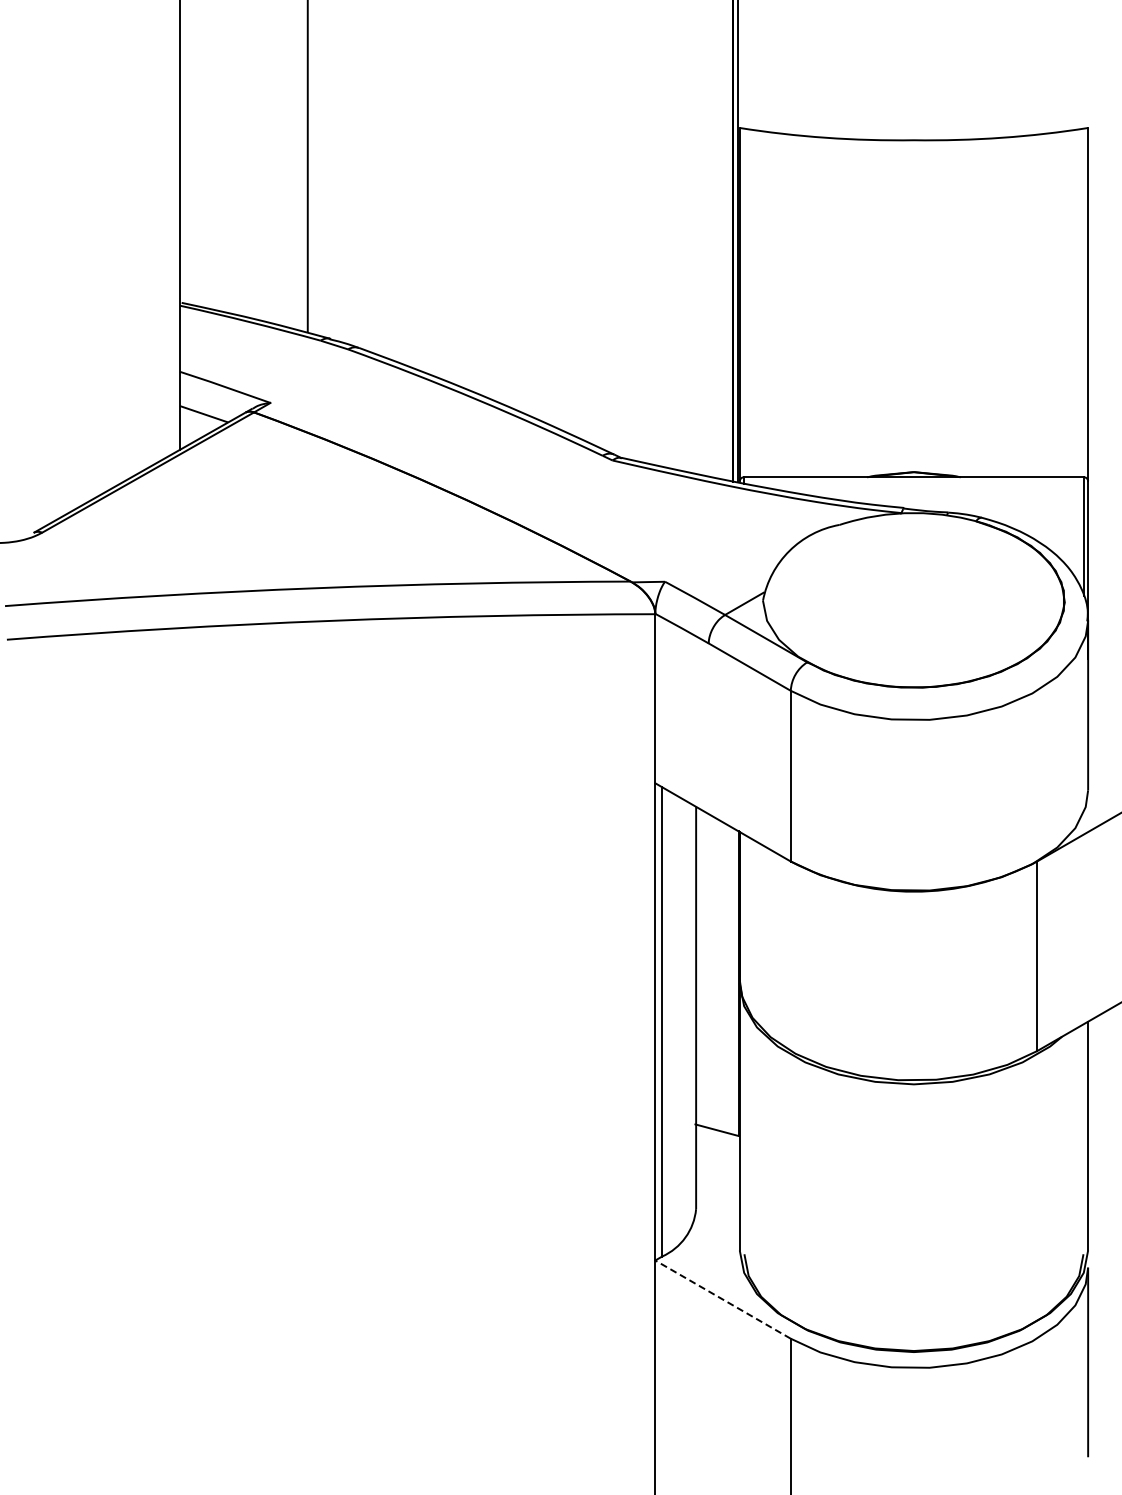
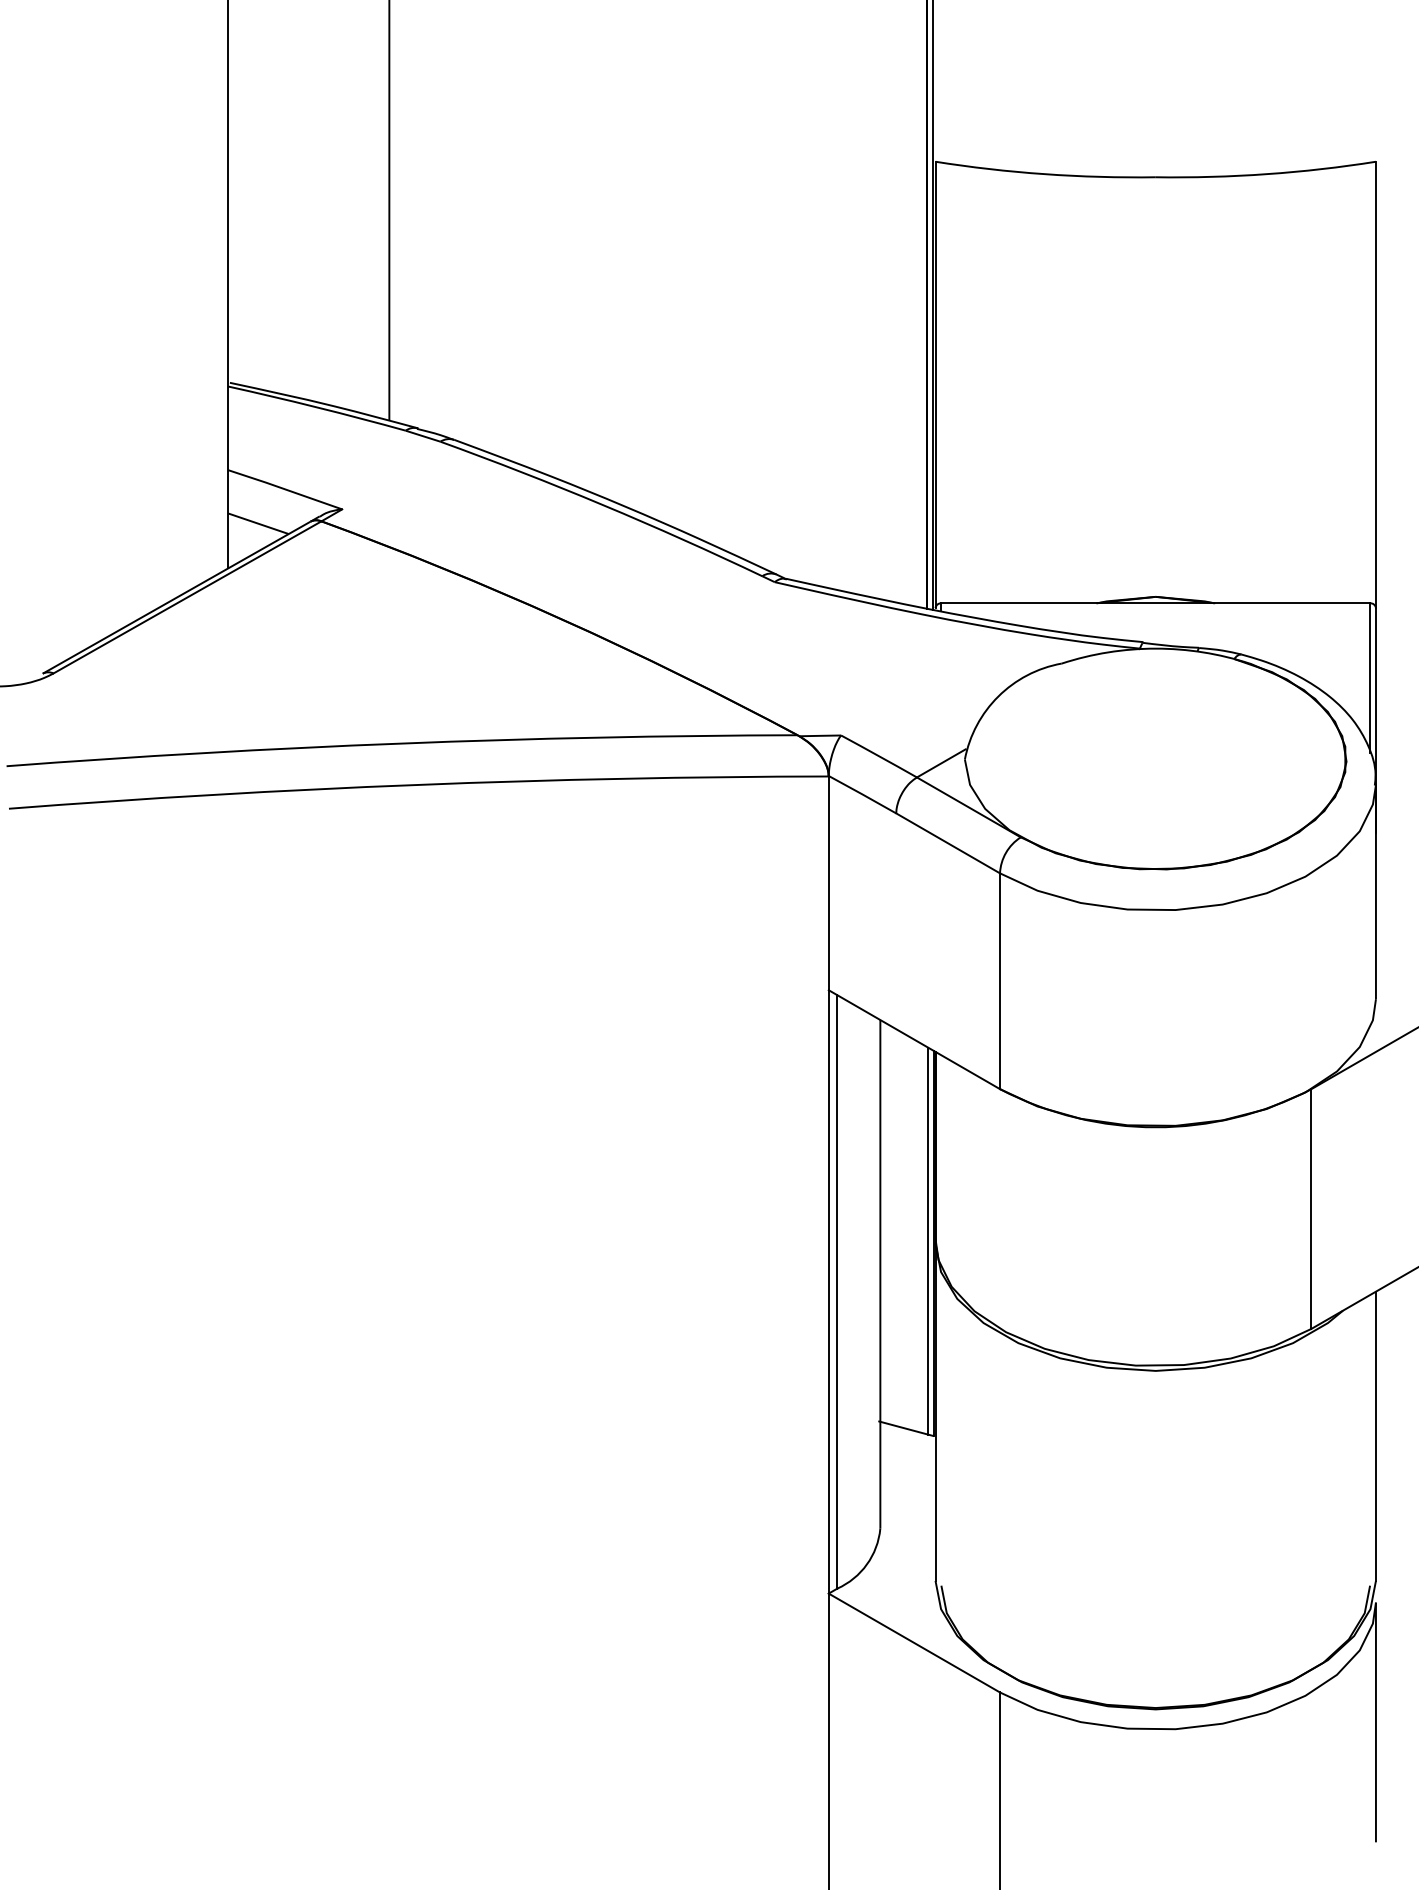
line: (733, 981) -> (927, 1240), added
line: (722, 1299) -> (913, 1642), dashed -> solid

